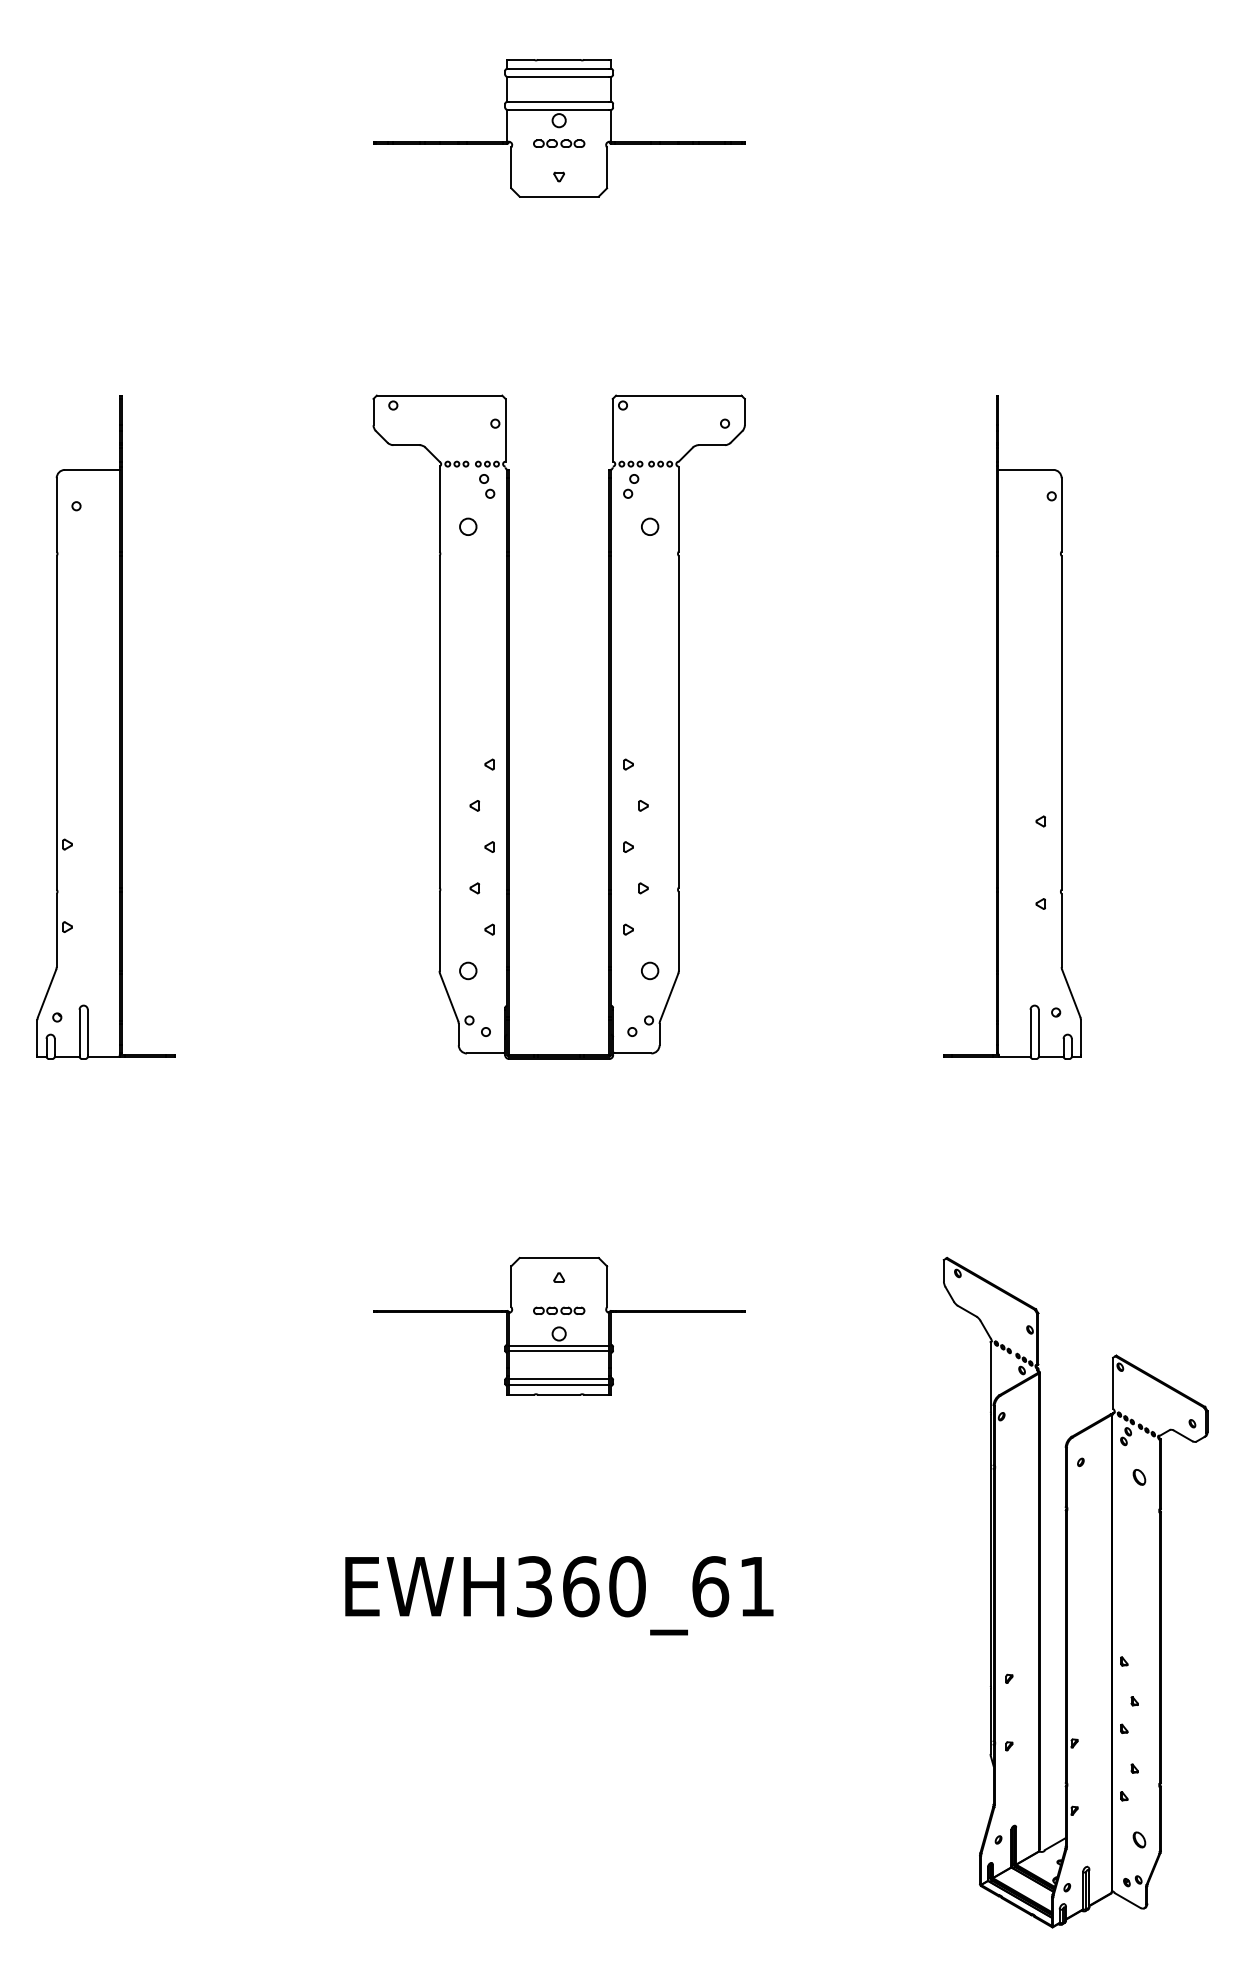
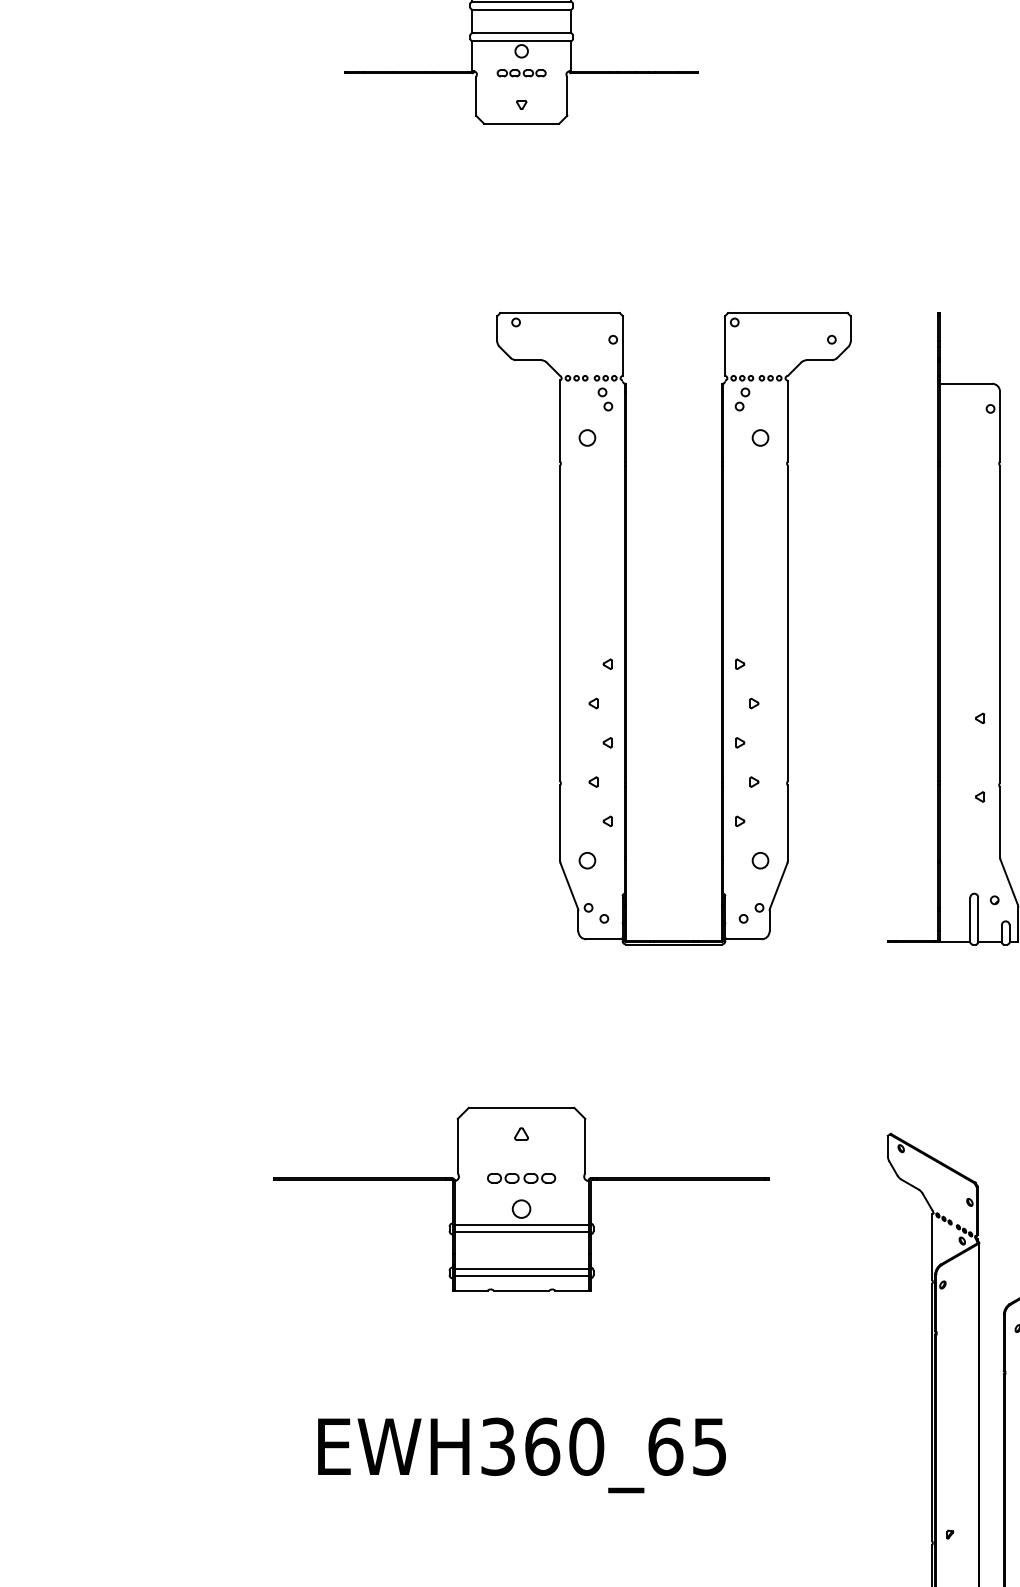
part: (509, 726) -> (626, 628), moved
part: (105, 727) -> (89, 628), removed
part: (559, 1326) -> (521, 1199), size x1.4
text: (756, 1587) -> (709, 1447), EWH360_61 -> EWH360_65

